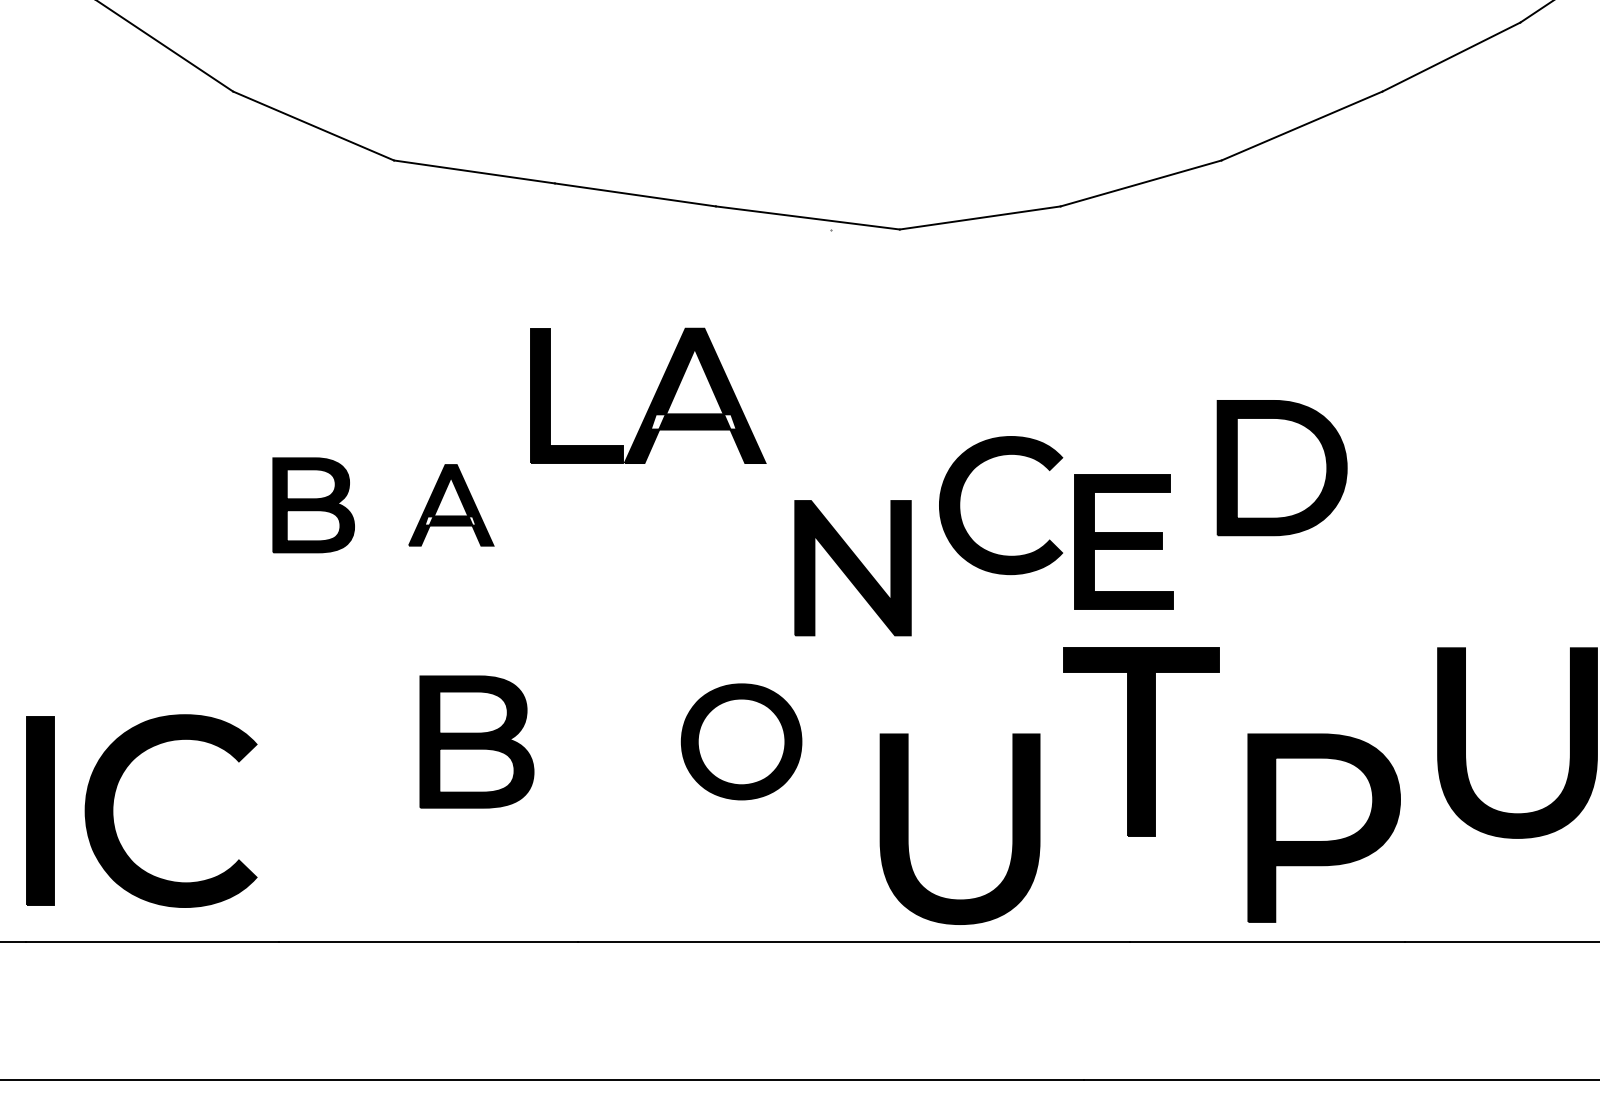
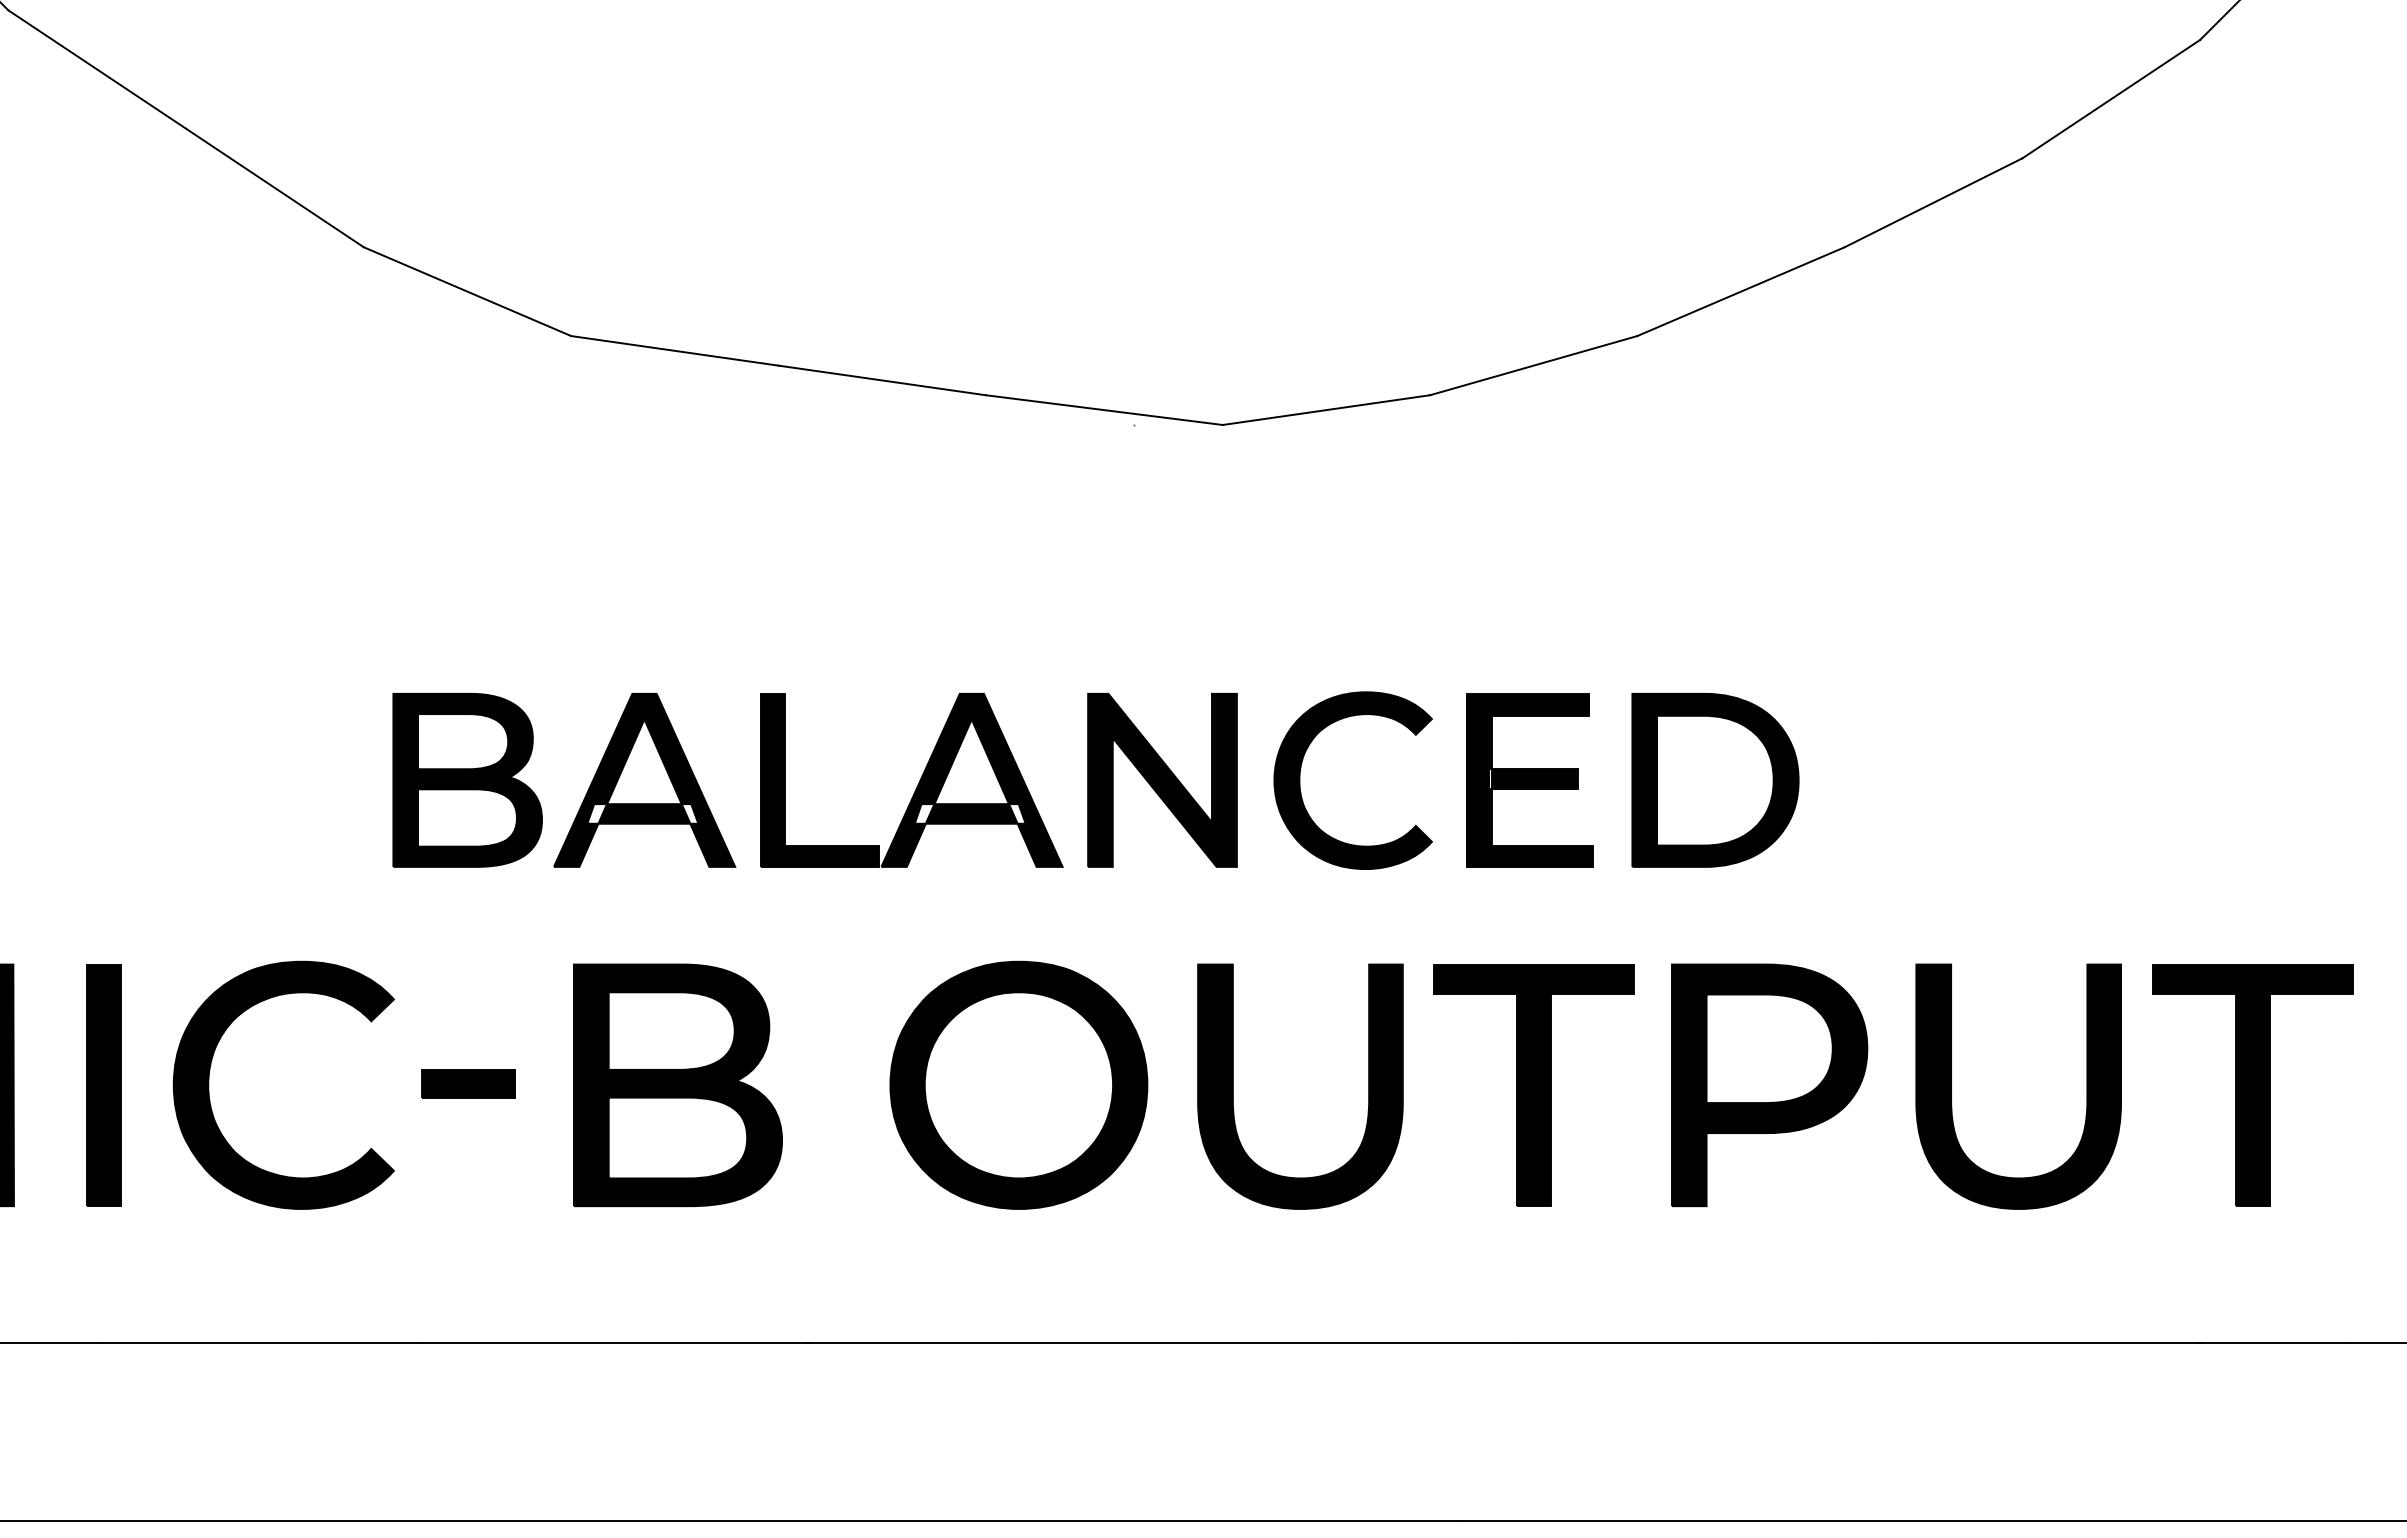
part: (652, 399) -> (917, 784), moved
part: (1282, 468) -> (1715, 780), moved
part: (313, 505) -> (467, 780), size x1.43
part: (451, 505) -> (644, 780), size x1.67
part: (1123, 541) -> (1529, 780), moved
part: (853, 568) -> (1162, 780), moved
part: (314, 740) -> (468, 1083), added
part: (741, 741) -> (1018, 1084), size x1.67
part: (476, 742) -> (677, 1085), size x1.43
part: (113, 810) -> (209, 1084), moved
part: (40, 811) -> (103, 1085), moved
part: (1324, 828) -> (1769, 1085), moved
part: (908, 829) -> (1233, 1086), moved

